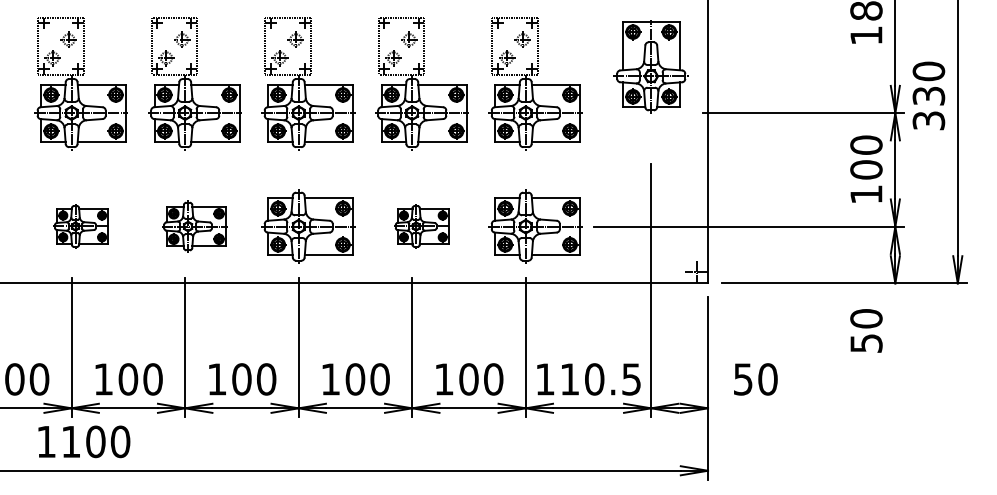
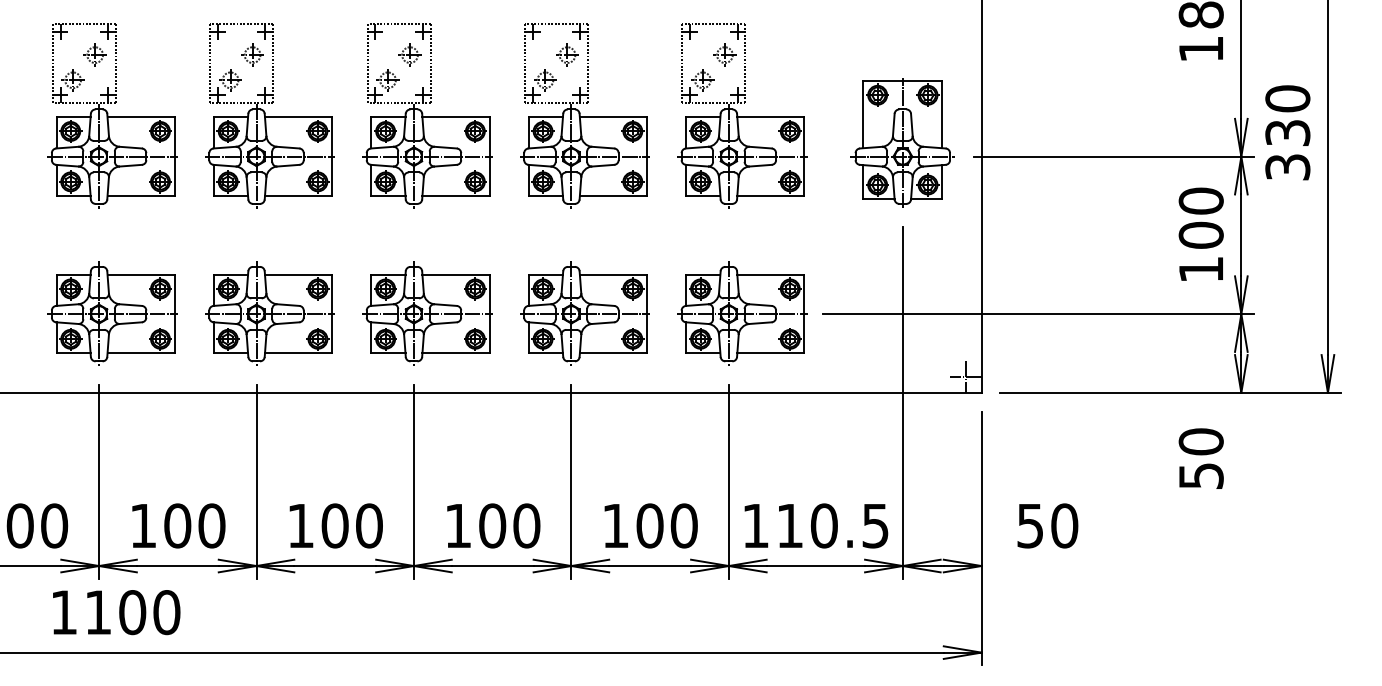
part: (651, 66) -> (902, 142), moved
part: (81, 226) -> (112, 313), size x1.67
part: (194, 226) -> (269, 313), size x1.43
part: (421, 226) -> (584, 313), size x1.67

